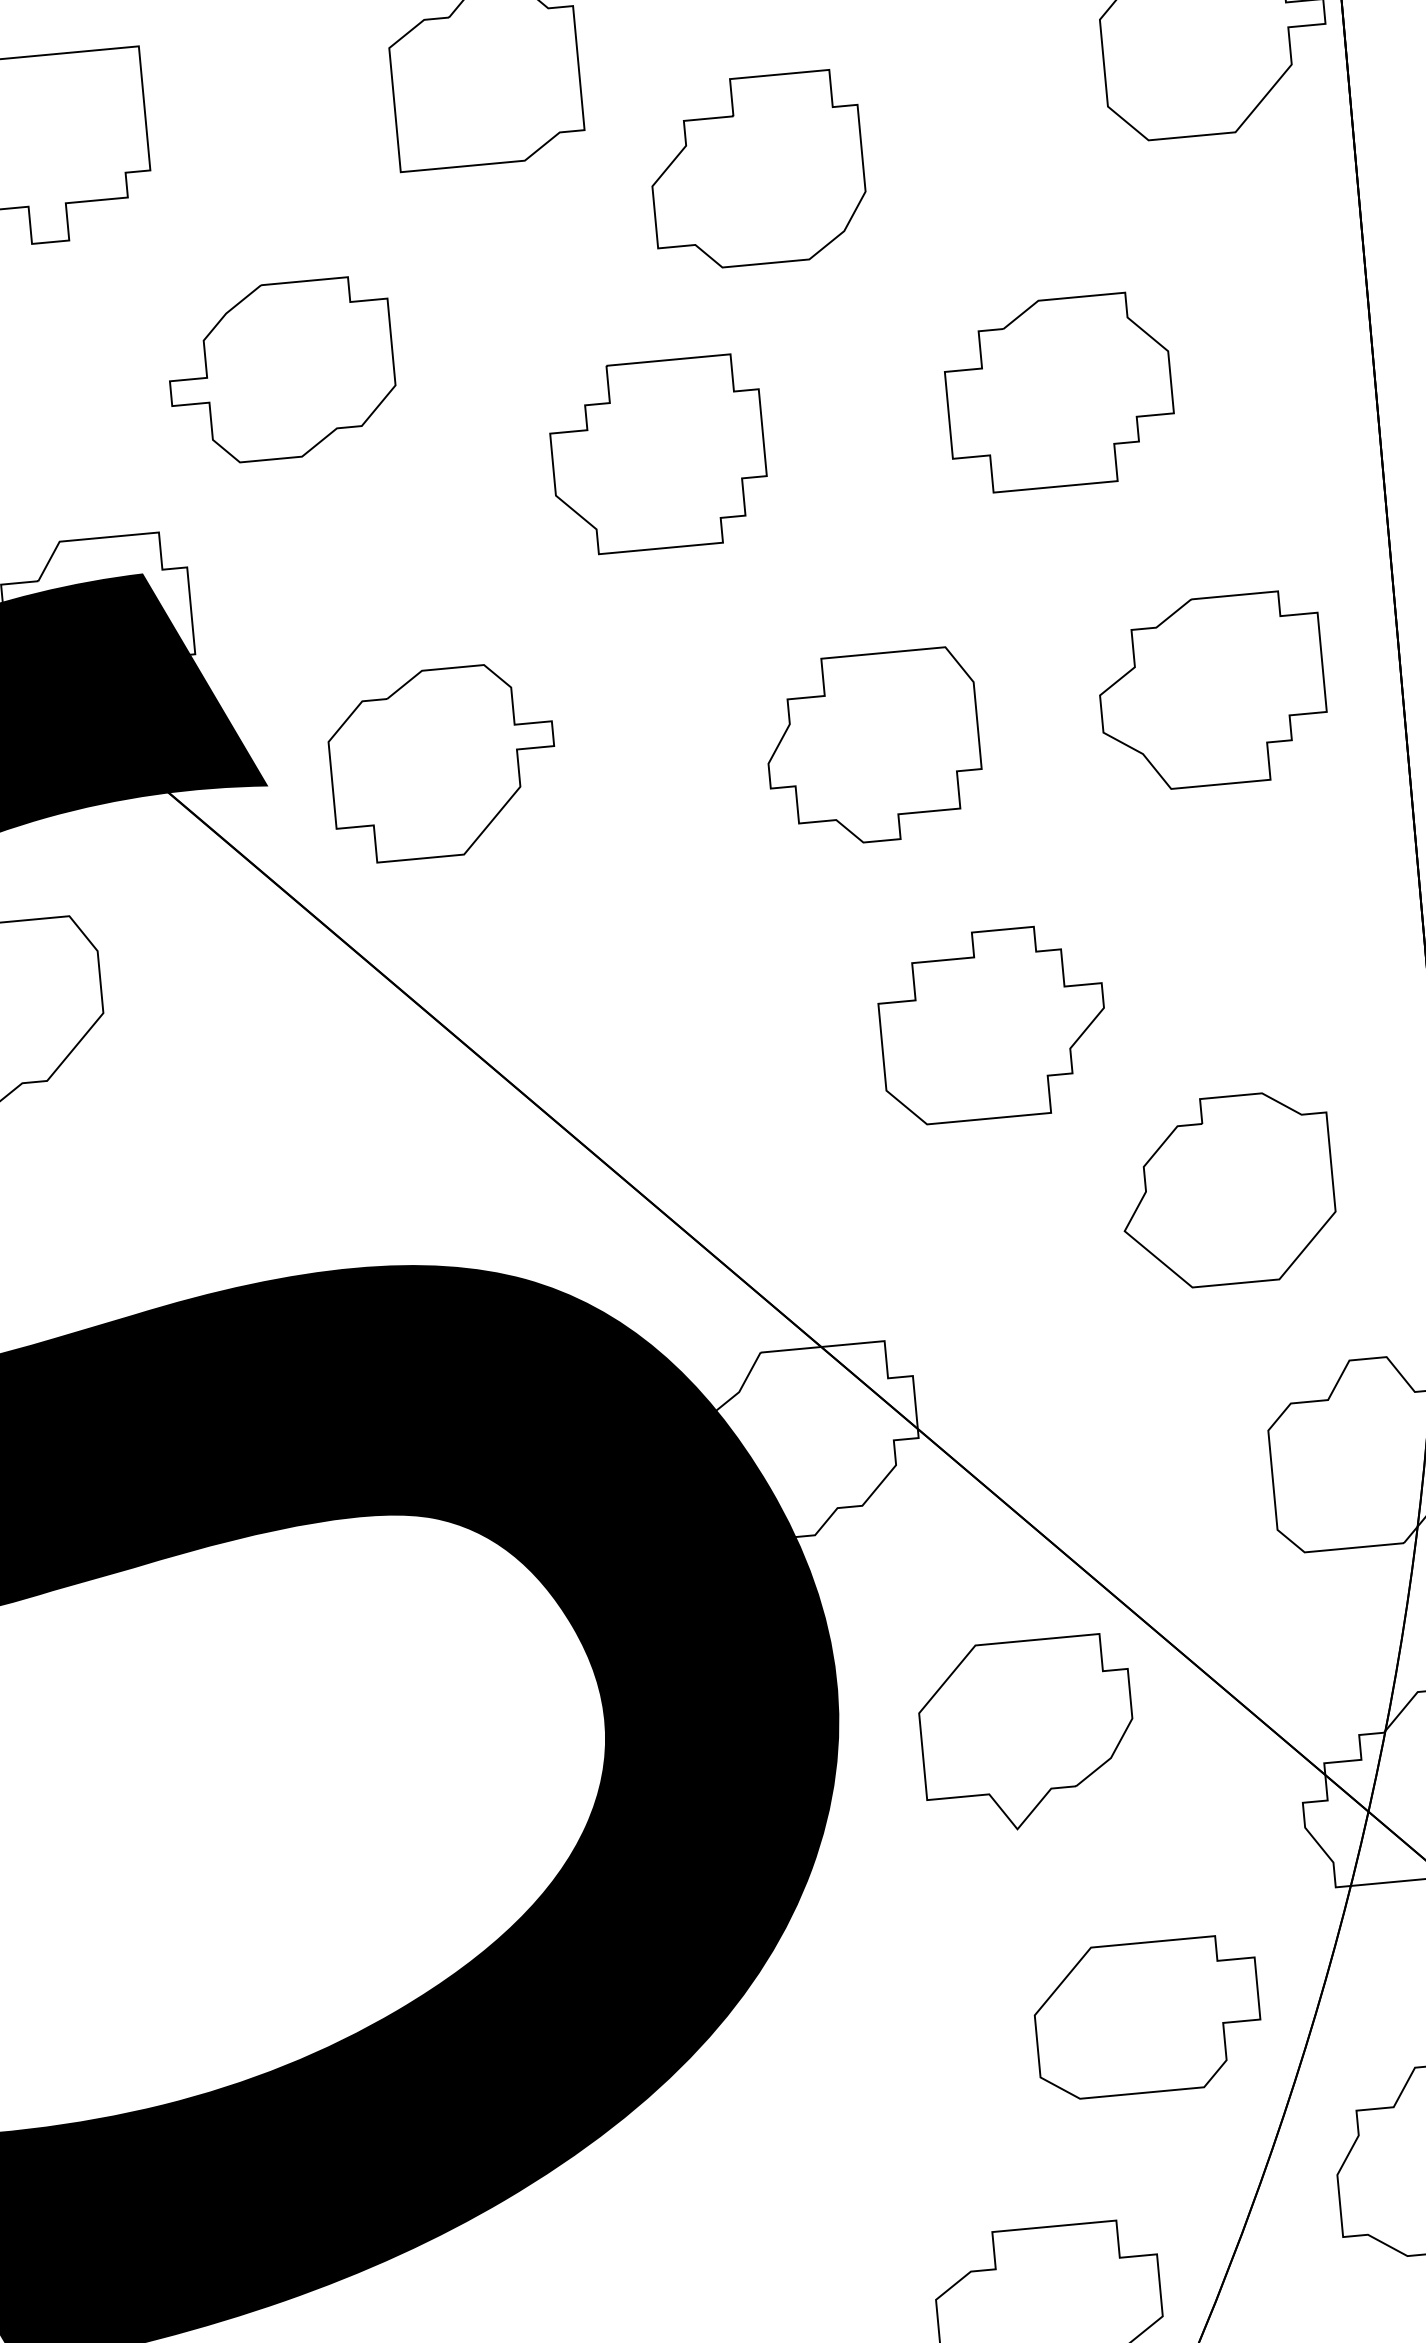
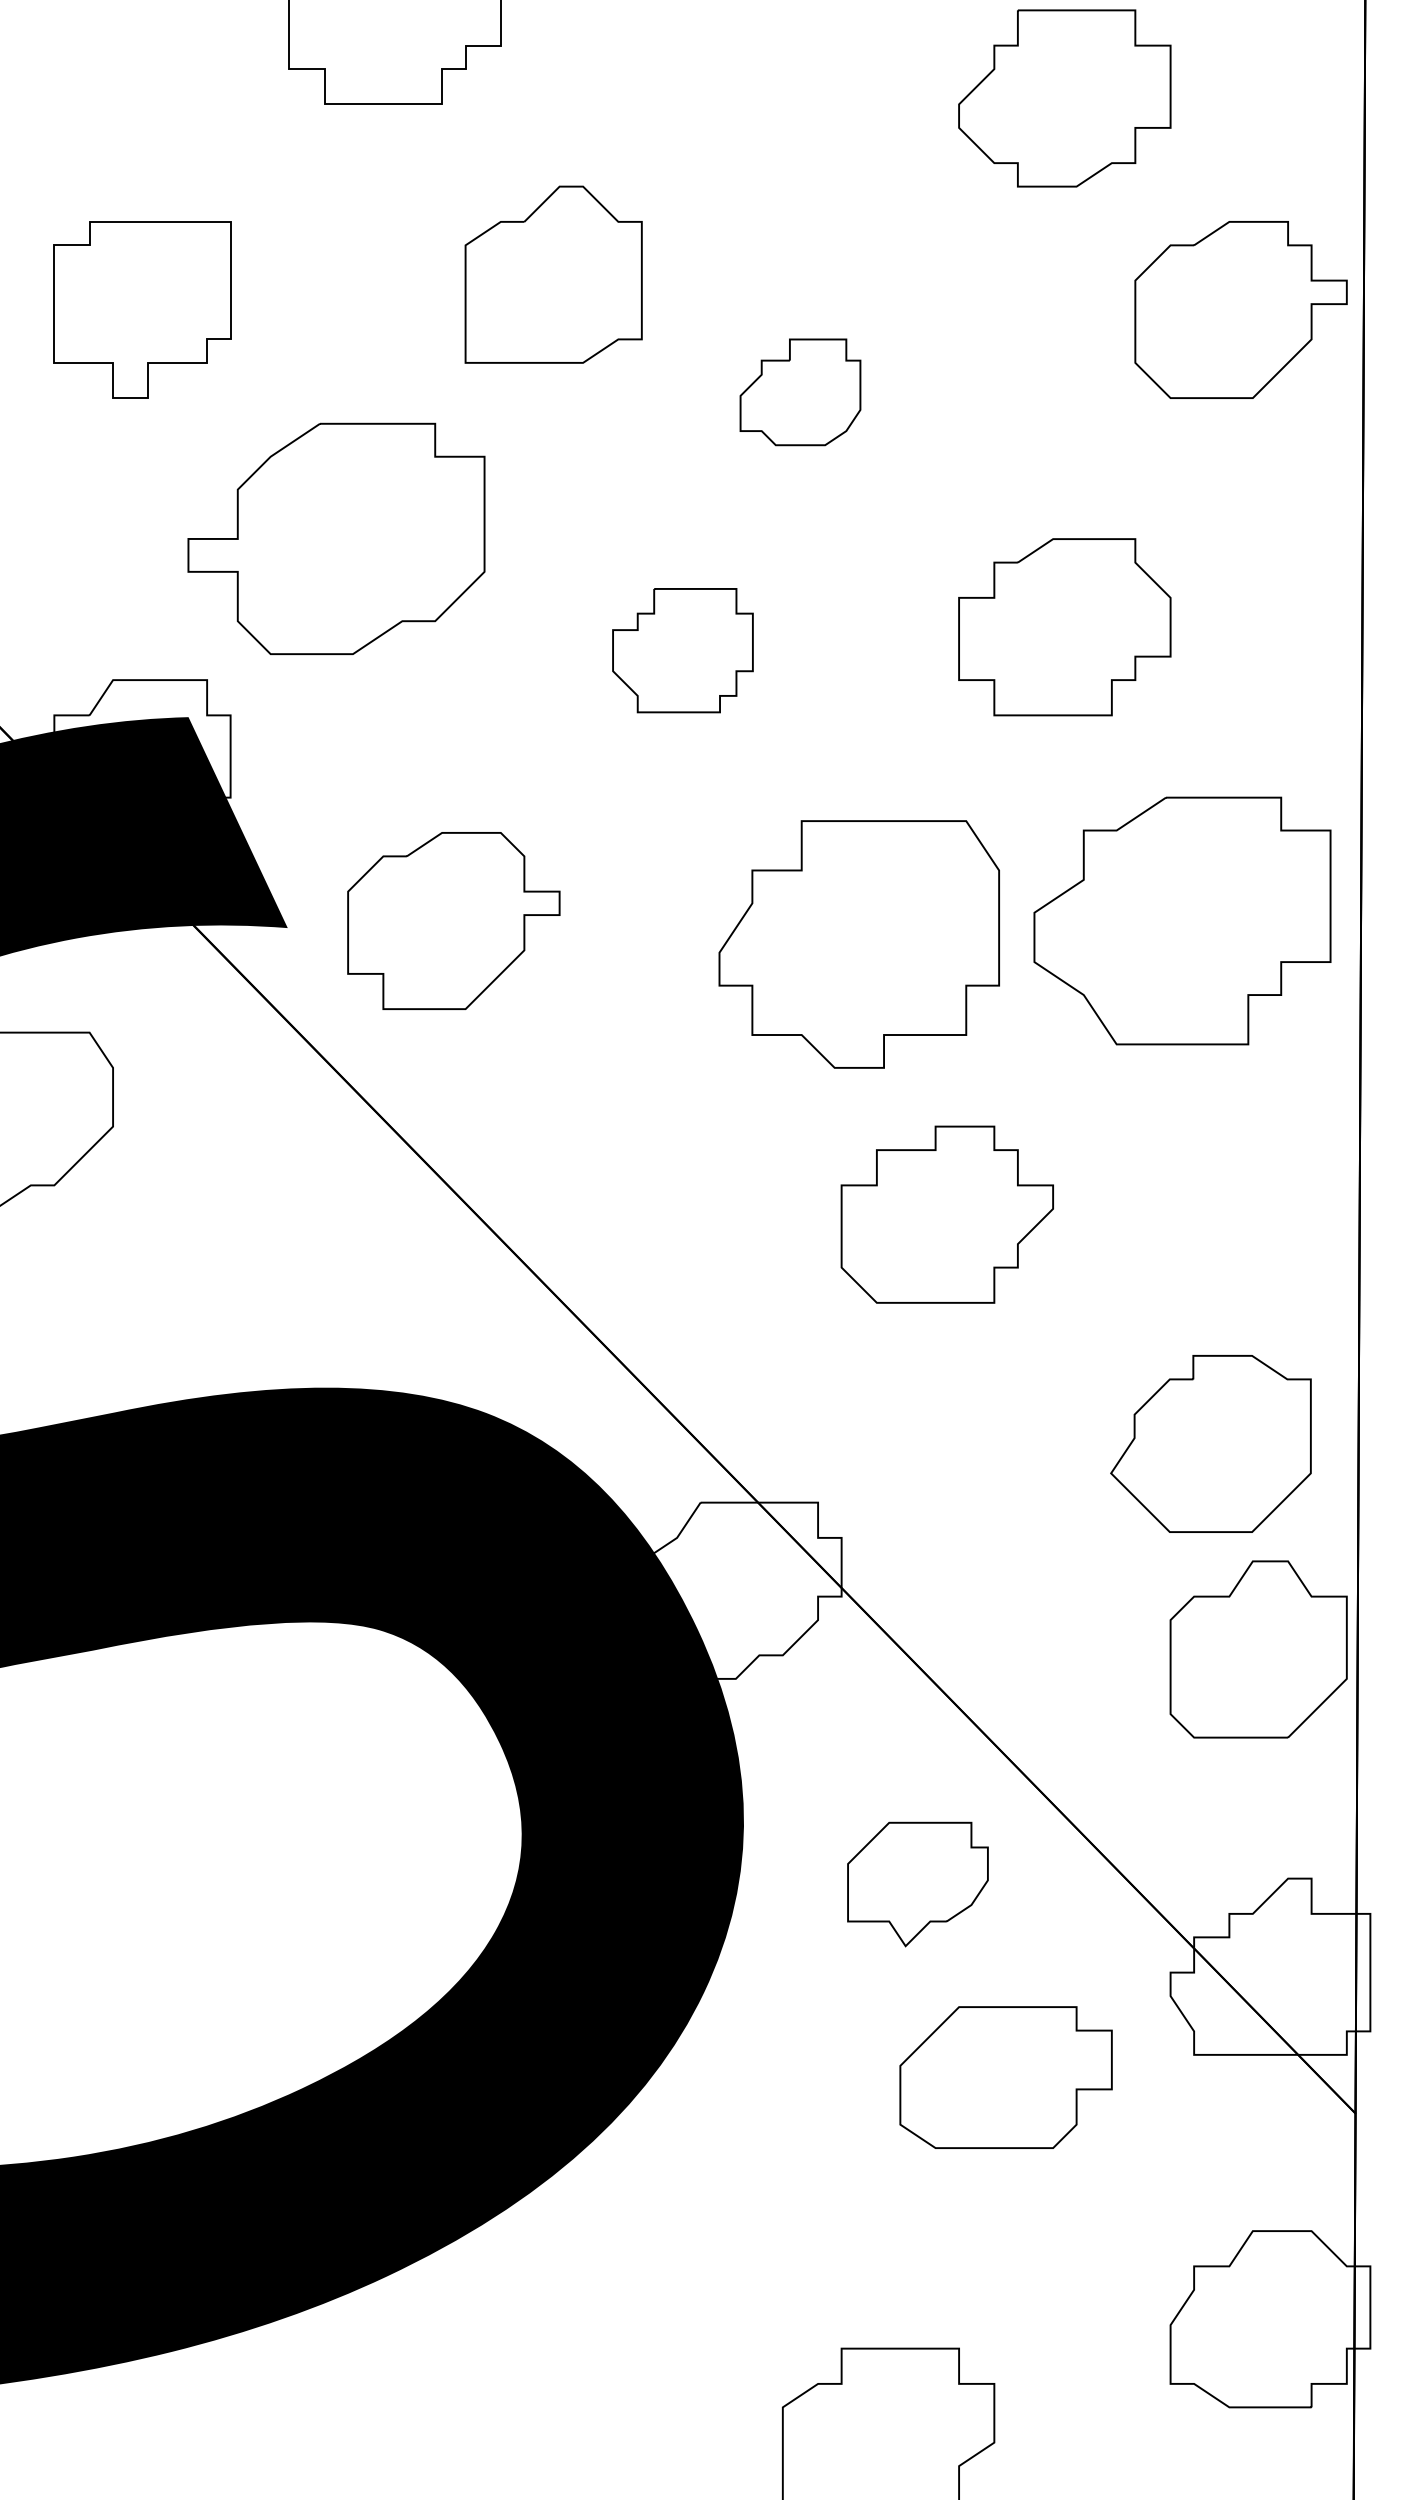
part: (757, 170) -> (800, 392), size x0.6
part: (280, 371) -> (335, 539), size x1.4
part: (657, 454) -> (682, 650), size x0.7
part: (1211, 690) -> (1181, 920), size x1.4
part: (872, 747) -> (858, 944), size x1.4
part: (1226, 1189) -> (1210, 1443), moved
part: (1026, 1734) -> (917, 1884), size x0.7
part: (1146, 2017) -> (1005, 2077), moved

